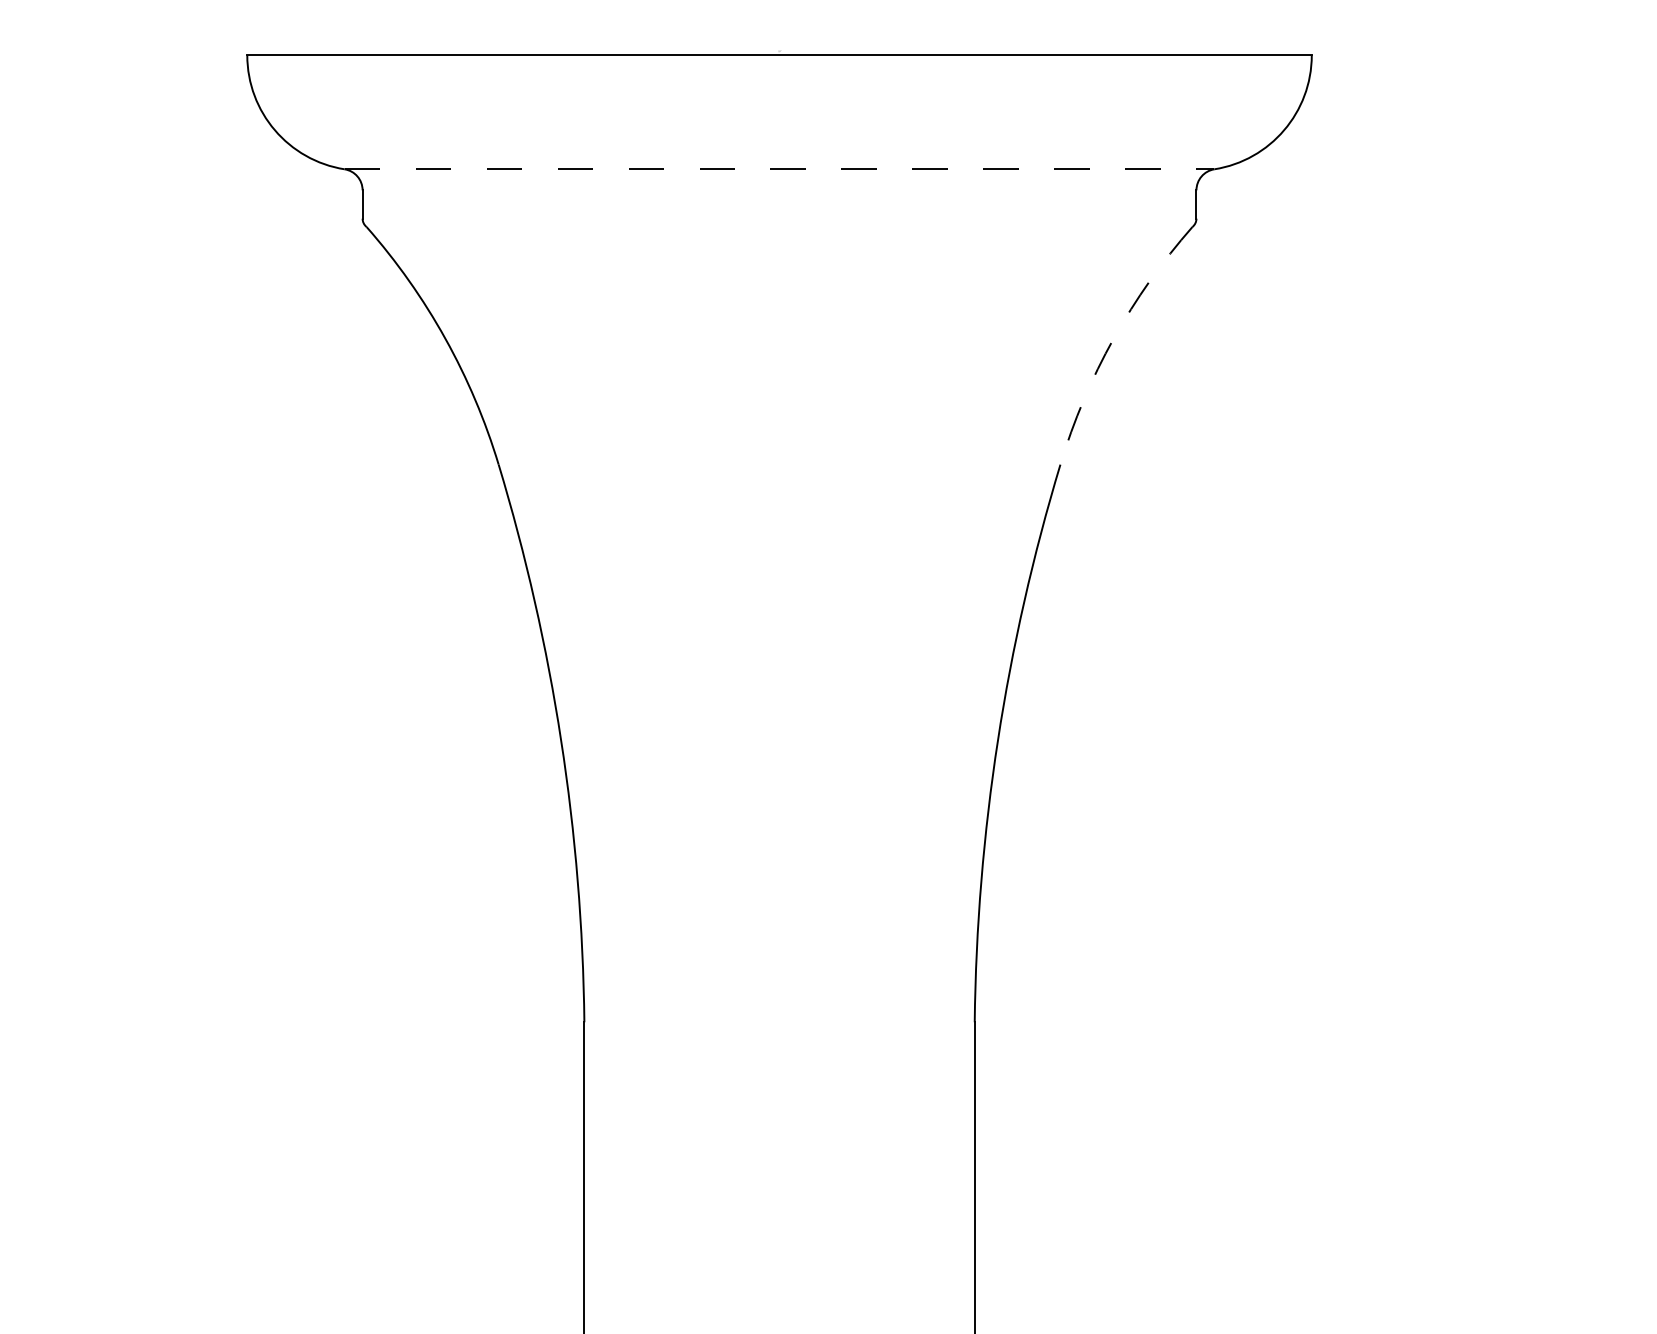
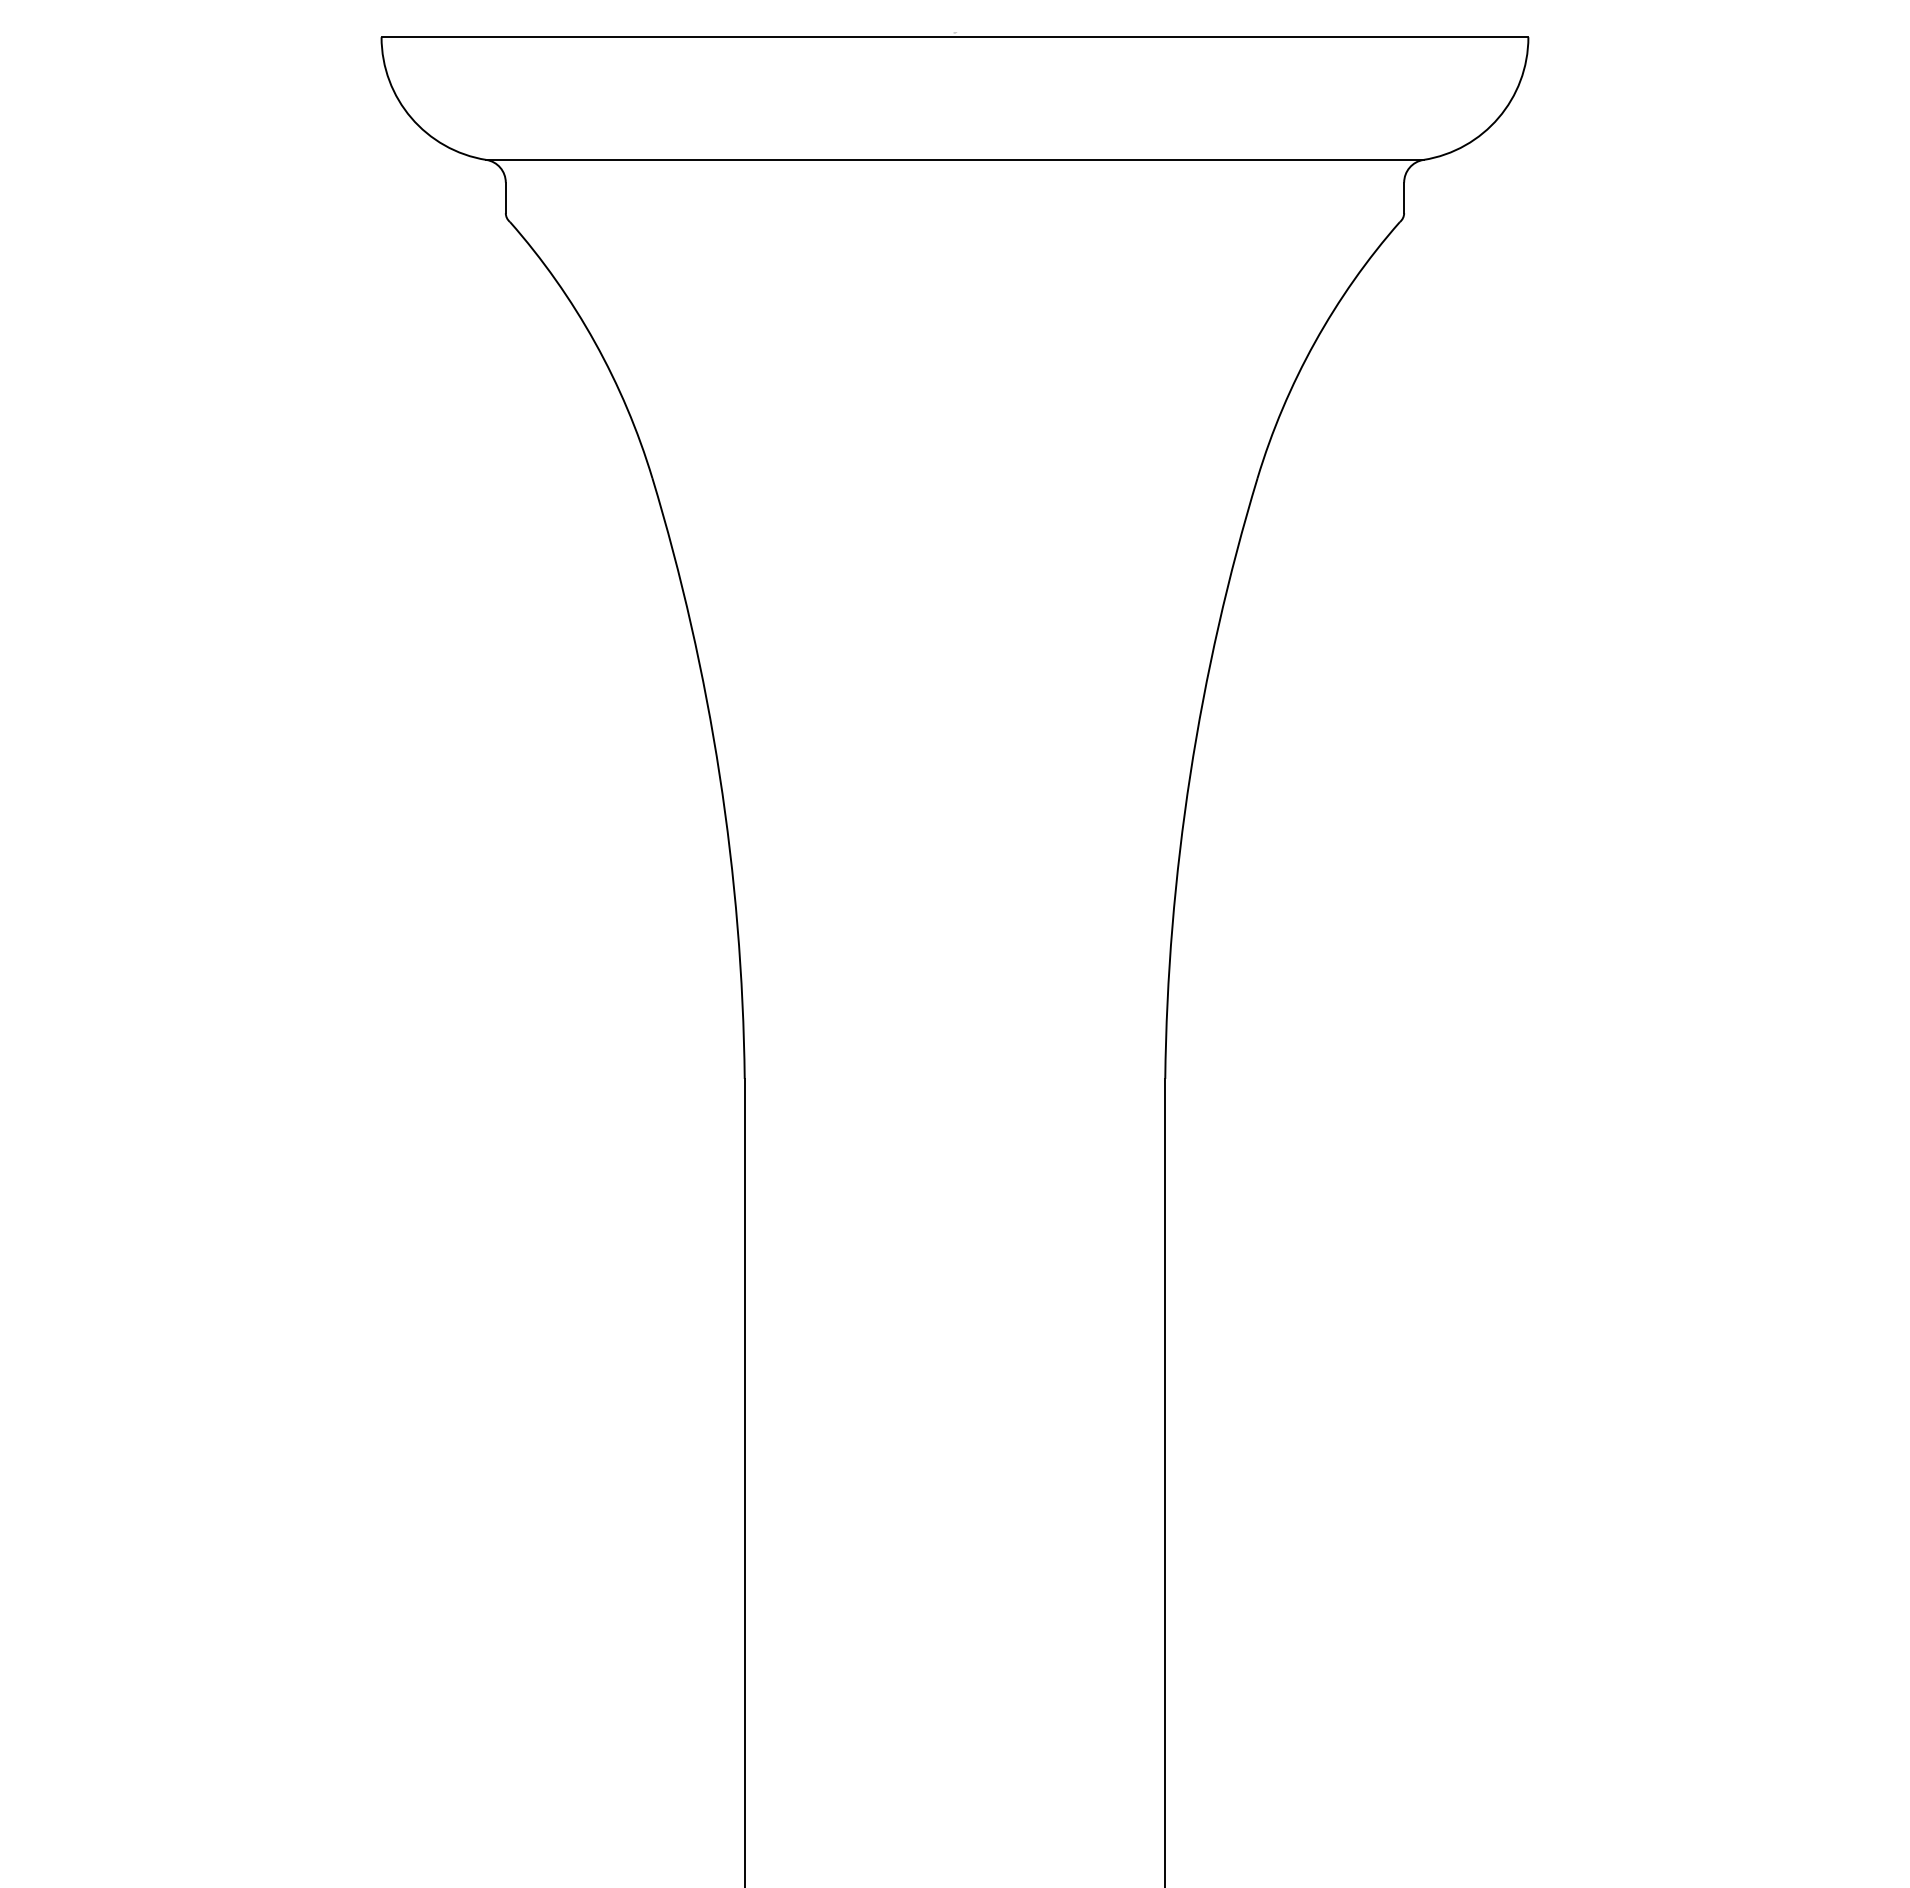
line: (780, 168) -> (955, 159), dashed -> solid
arc: (1113, 338) -> (1314, 342), dashed -> solid

